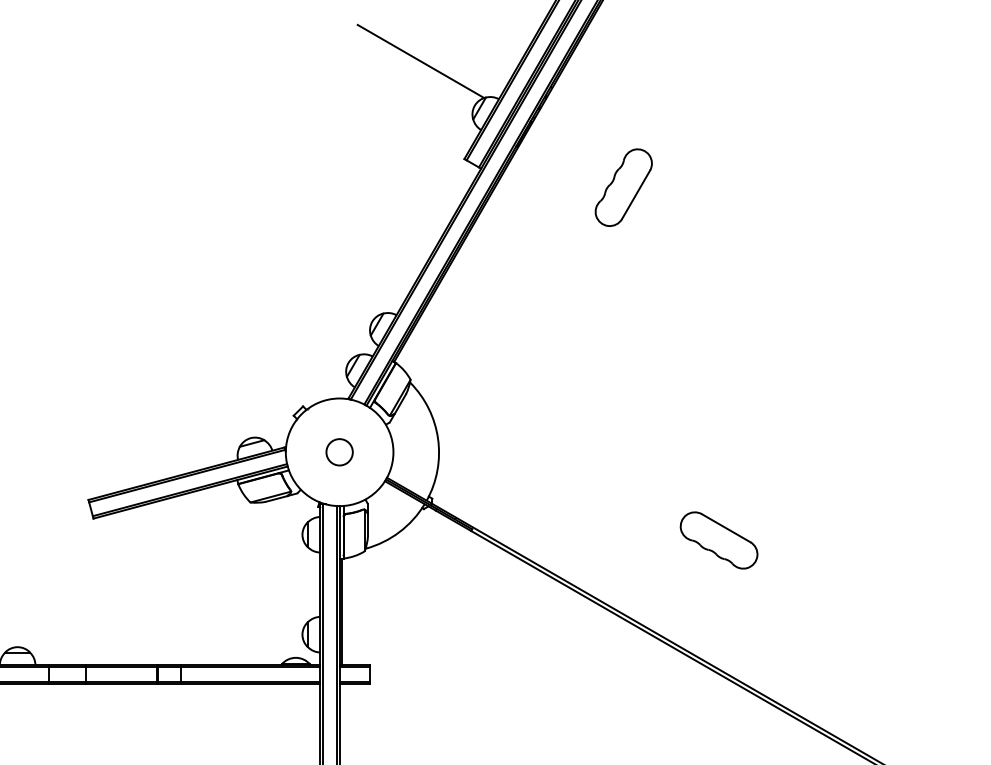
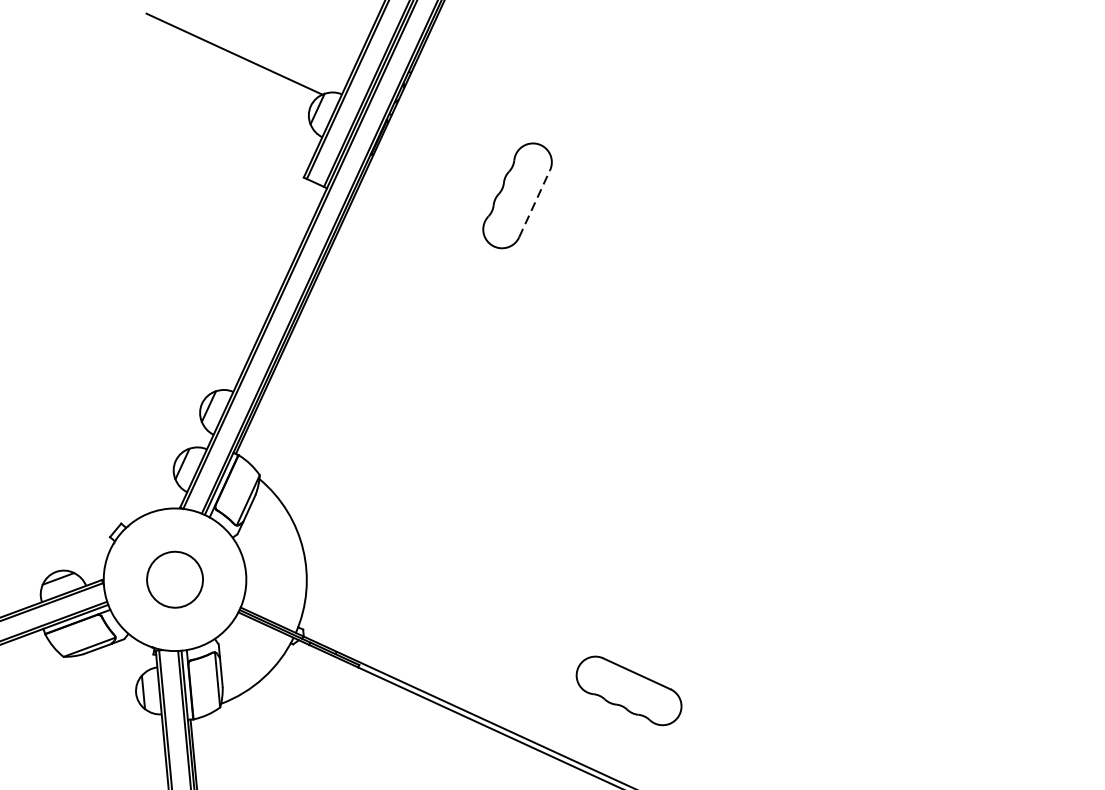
line: (636, 194) -> (535, 203), solid -> dashed
circle: (339, 452) -> (174, 580), size x1.6
part: (718, 540) -> (628, 690), moved

